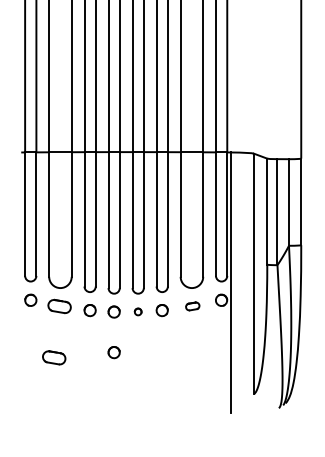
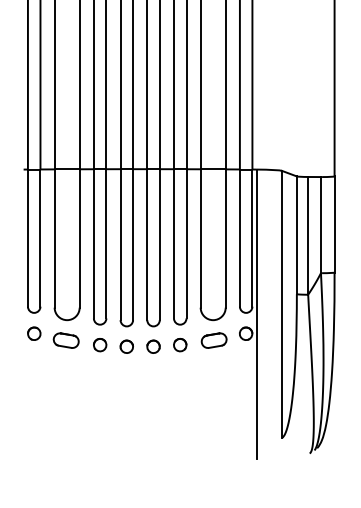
part: (192, 306) -> (213, 340), size x1.67
part: (138, 311) -> (153, 346), size x1.67
part: (113, 352) -> (126, 391), removed
part: (53, 357) -> (59, 397), removed

